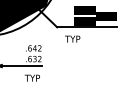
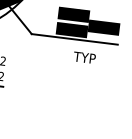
text: (72, 38) -> (84, 56), moved

